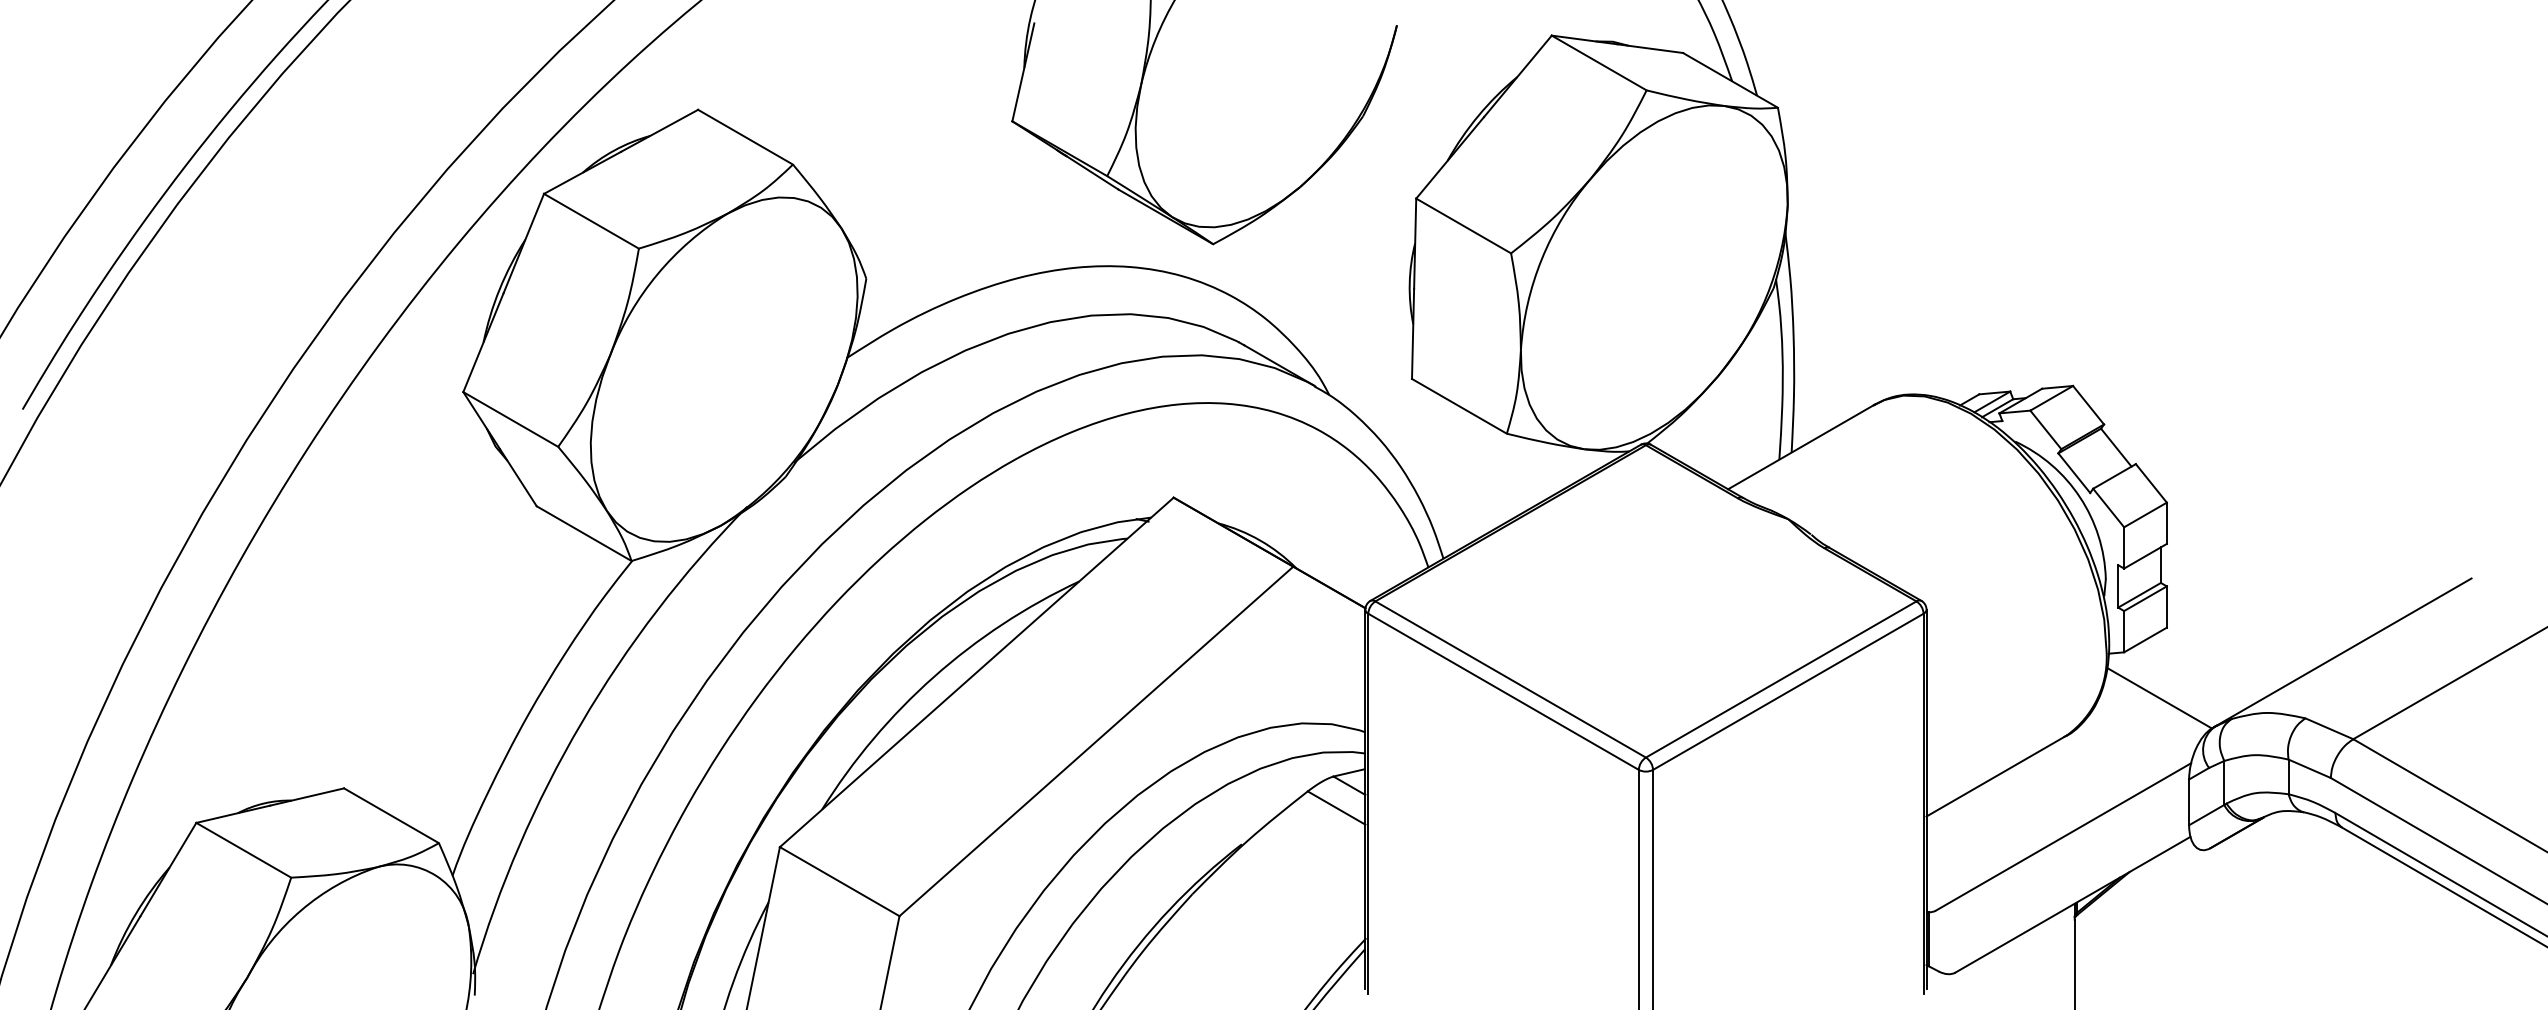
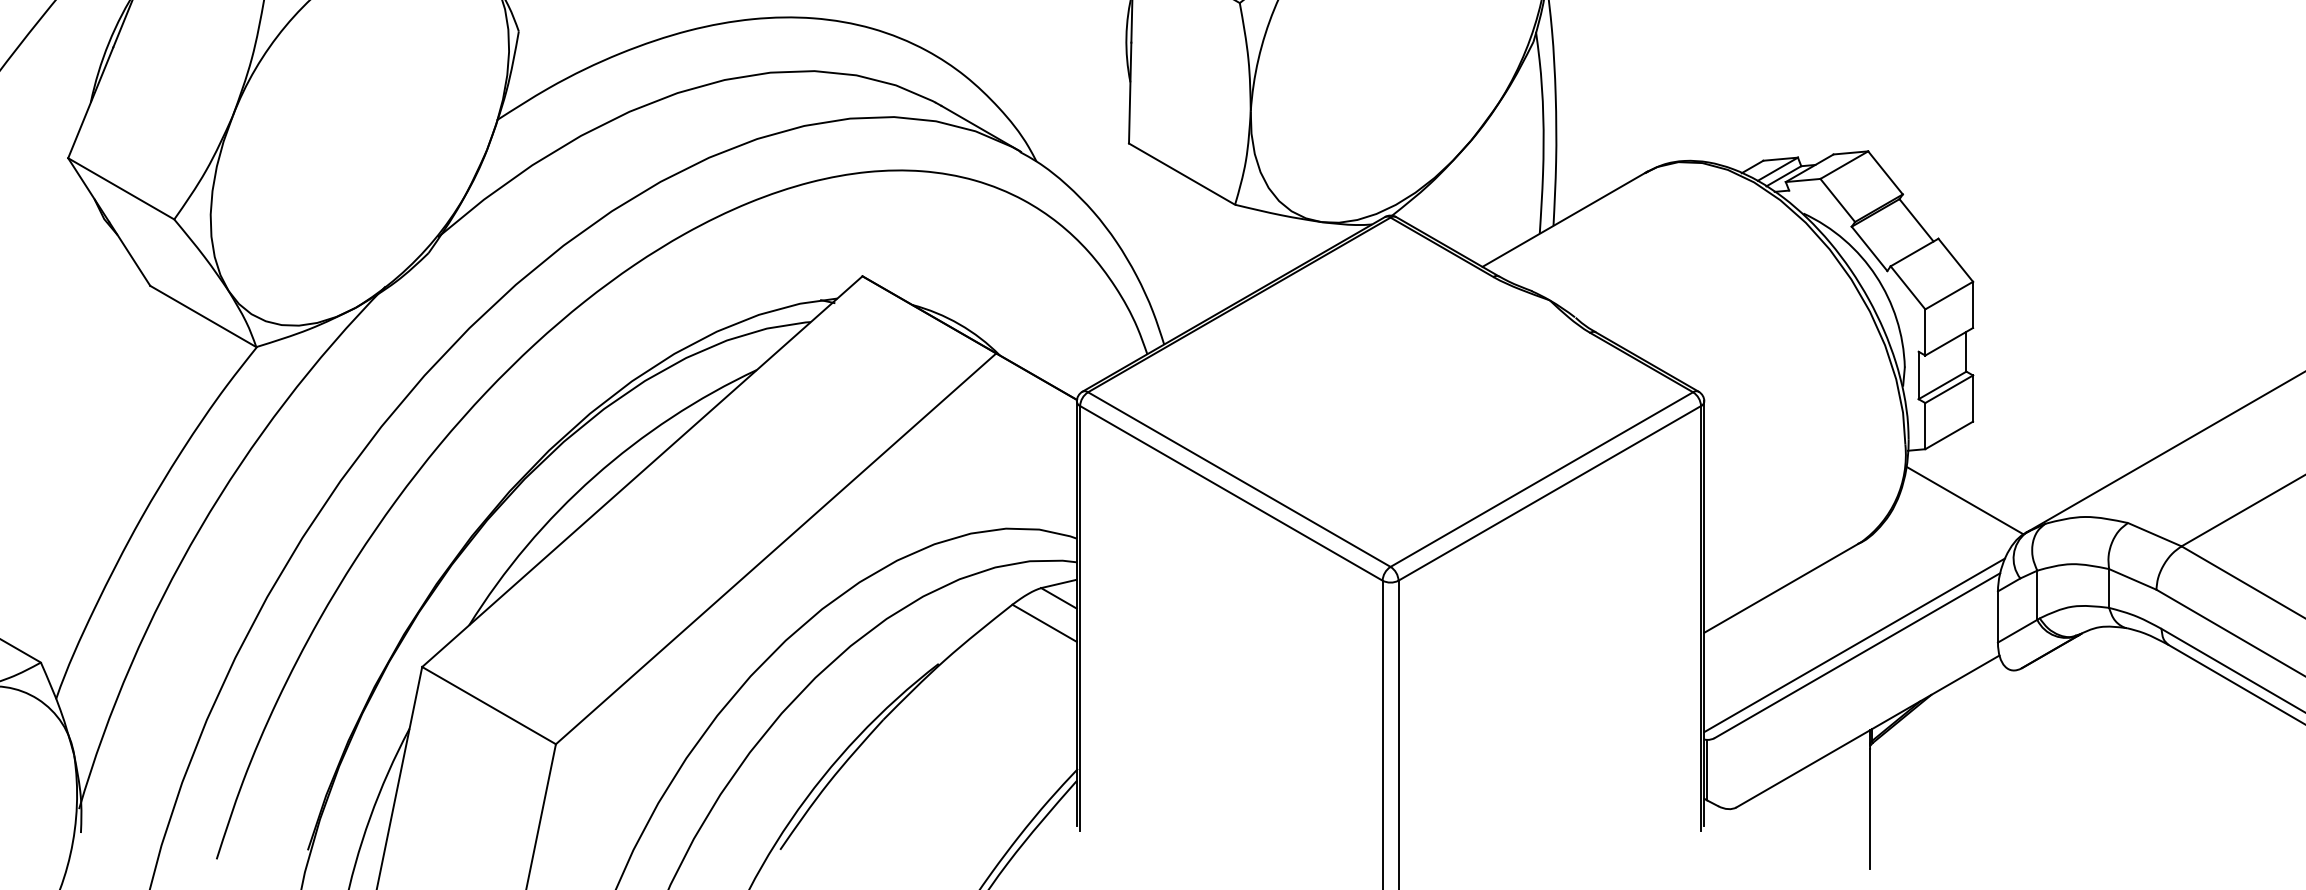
line: (2060, 827) -> (1854, 645), added

